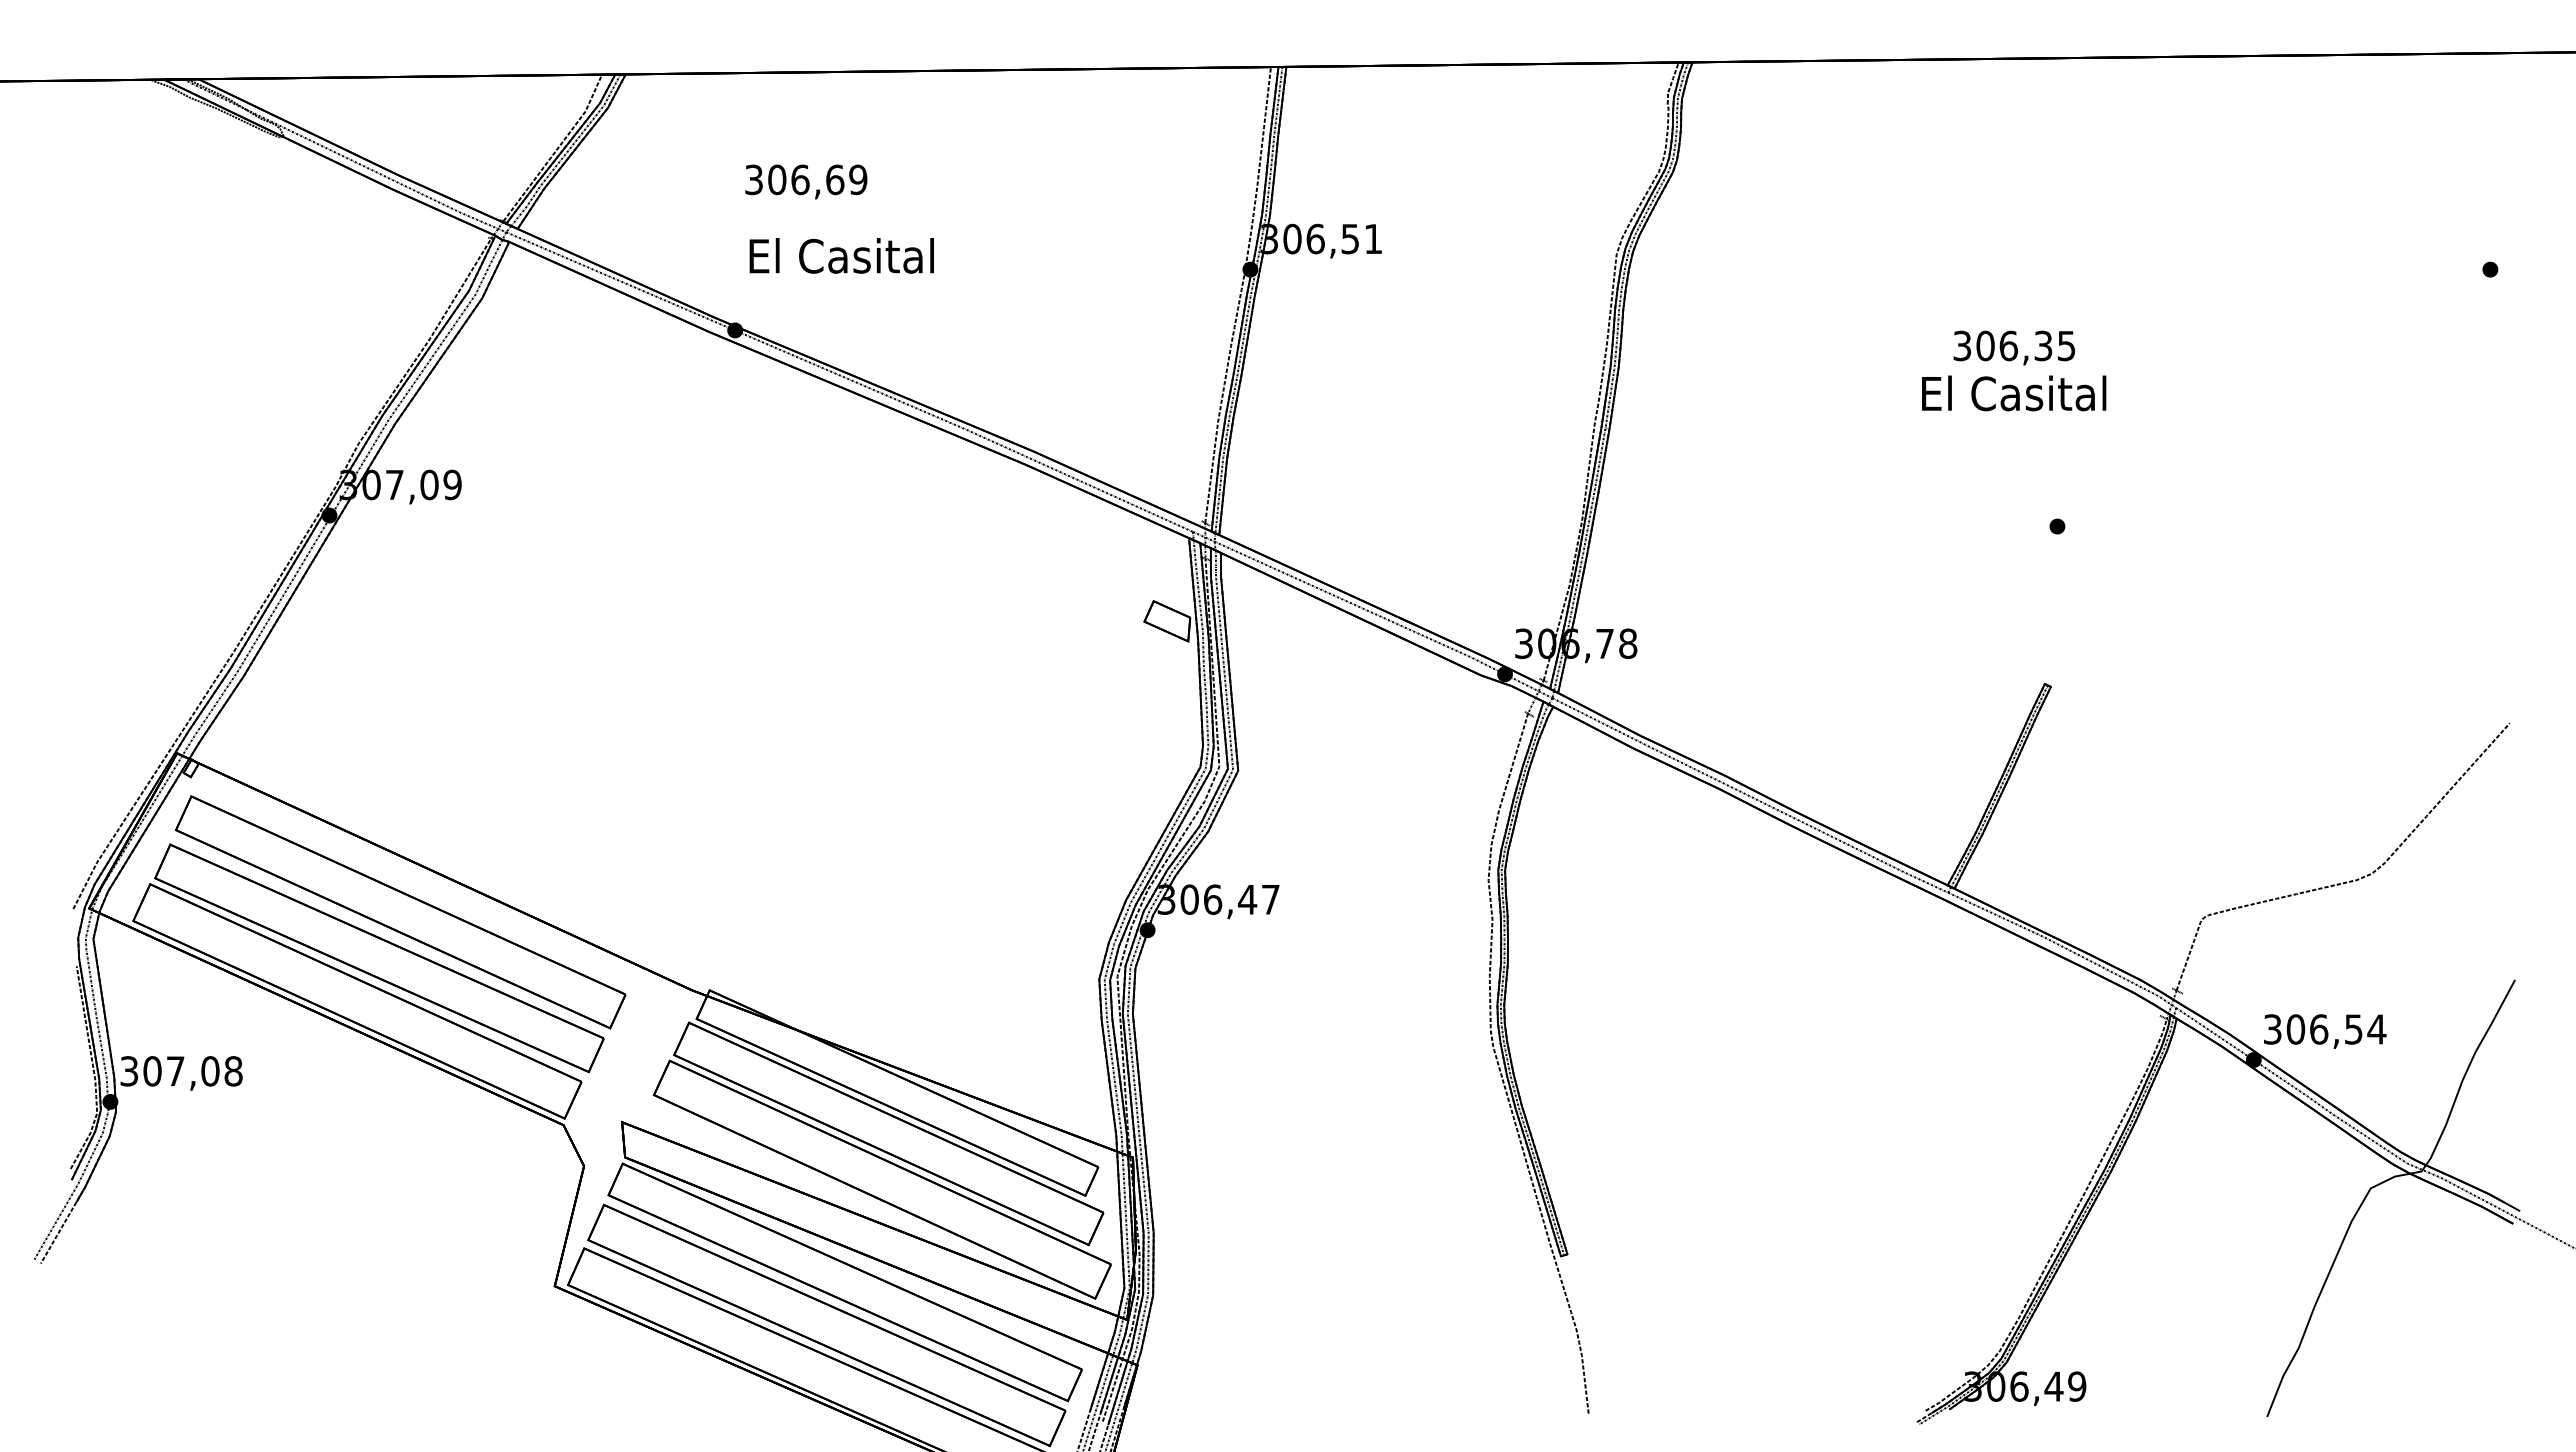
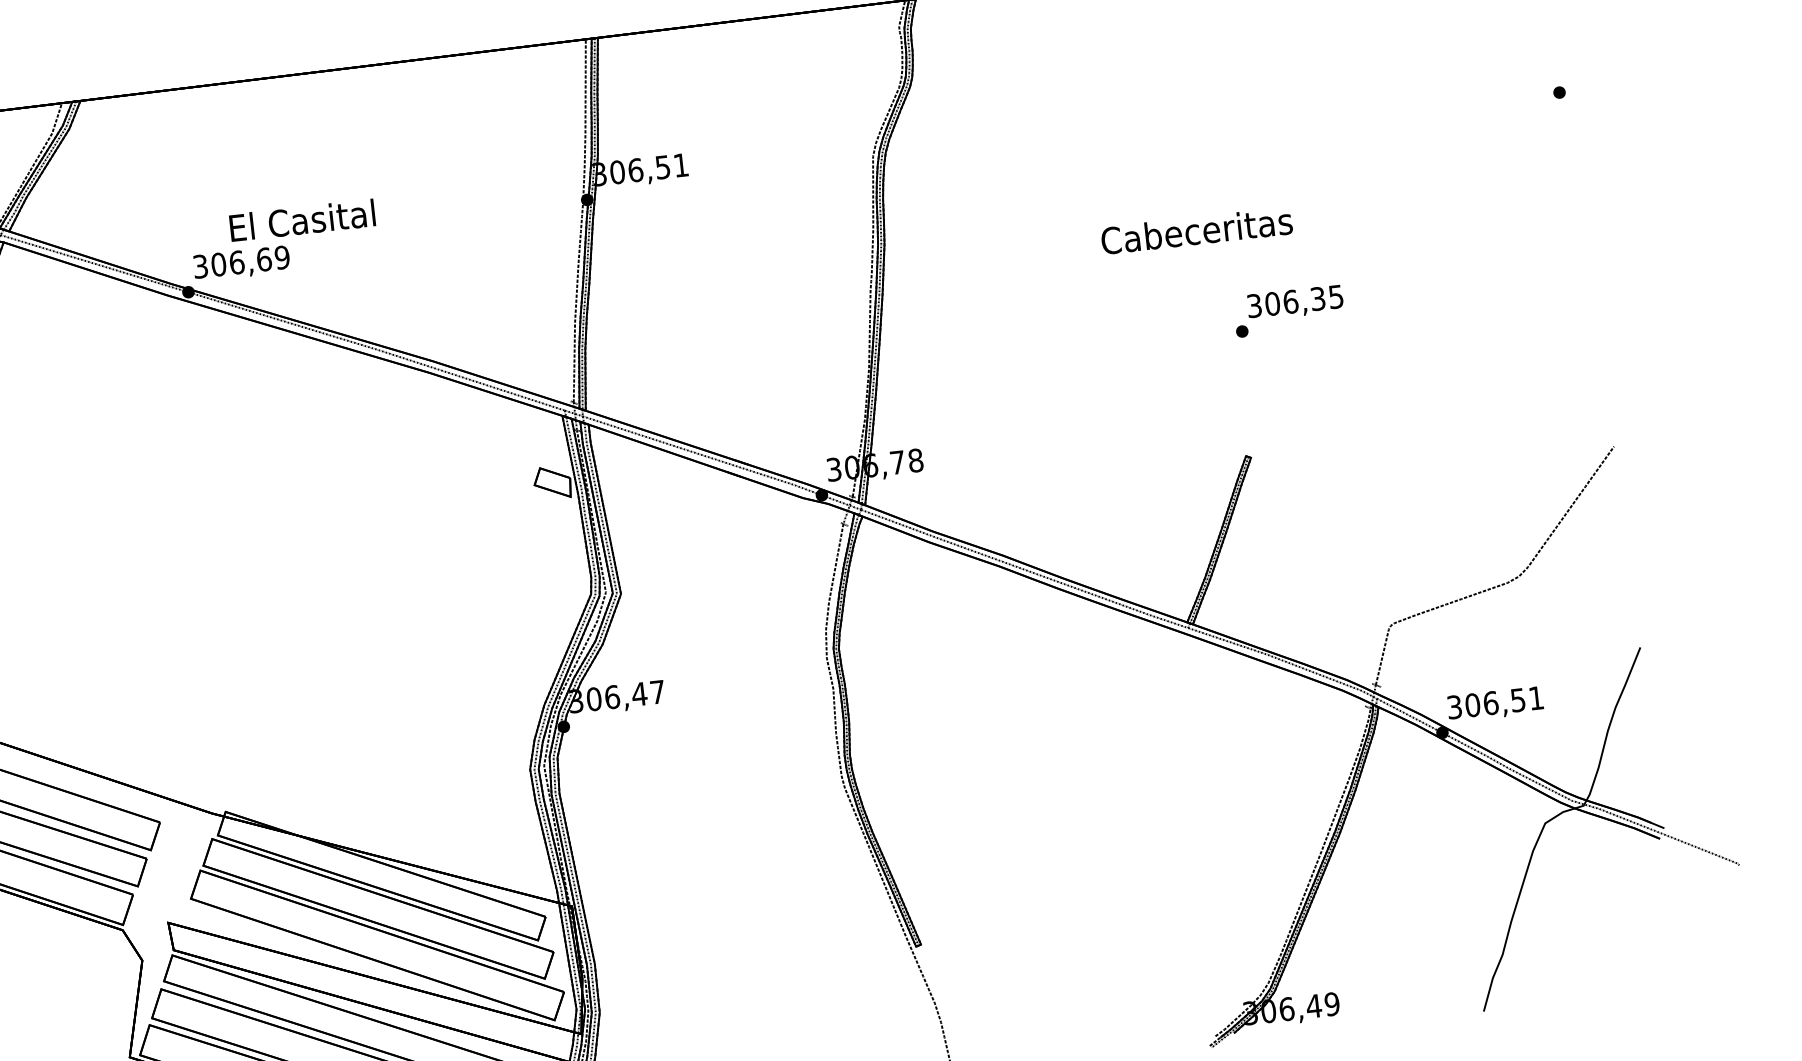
text: (806, 181) -> (241, 263), moved
text: (841, 255) -> (302, 220), moved
text: (2013, 347) -> (1294, 302), moved
text: (2013, 393) -> (1196, 231), El Casital -> Cabeceritas
text: (2376, 1029) -> (1536, 698), 306,54 -> 306,51

